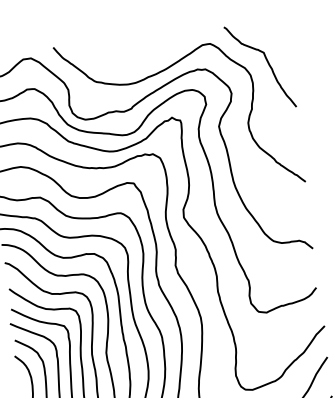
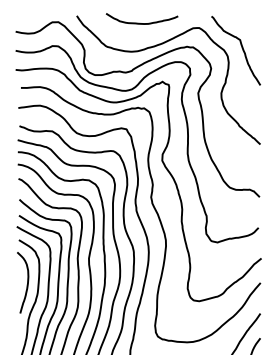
curve: (133, 46) -> (139, 22), added

